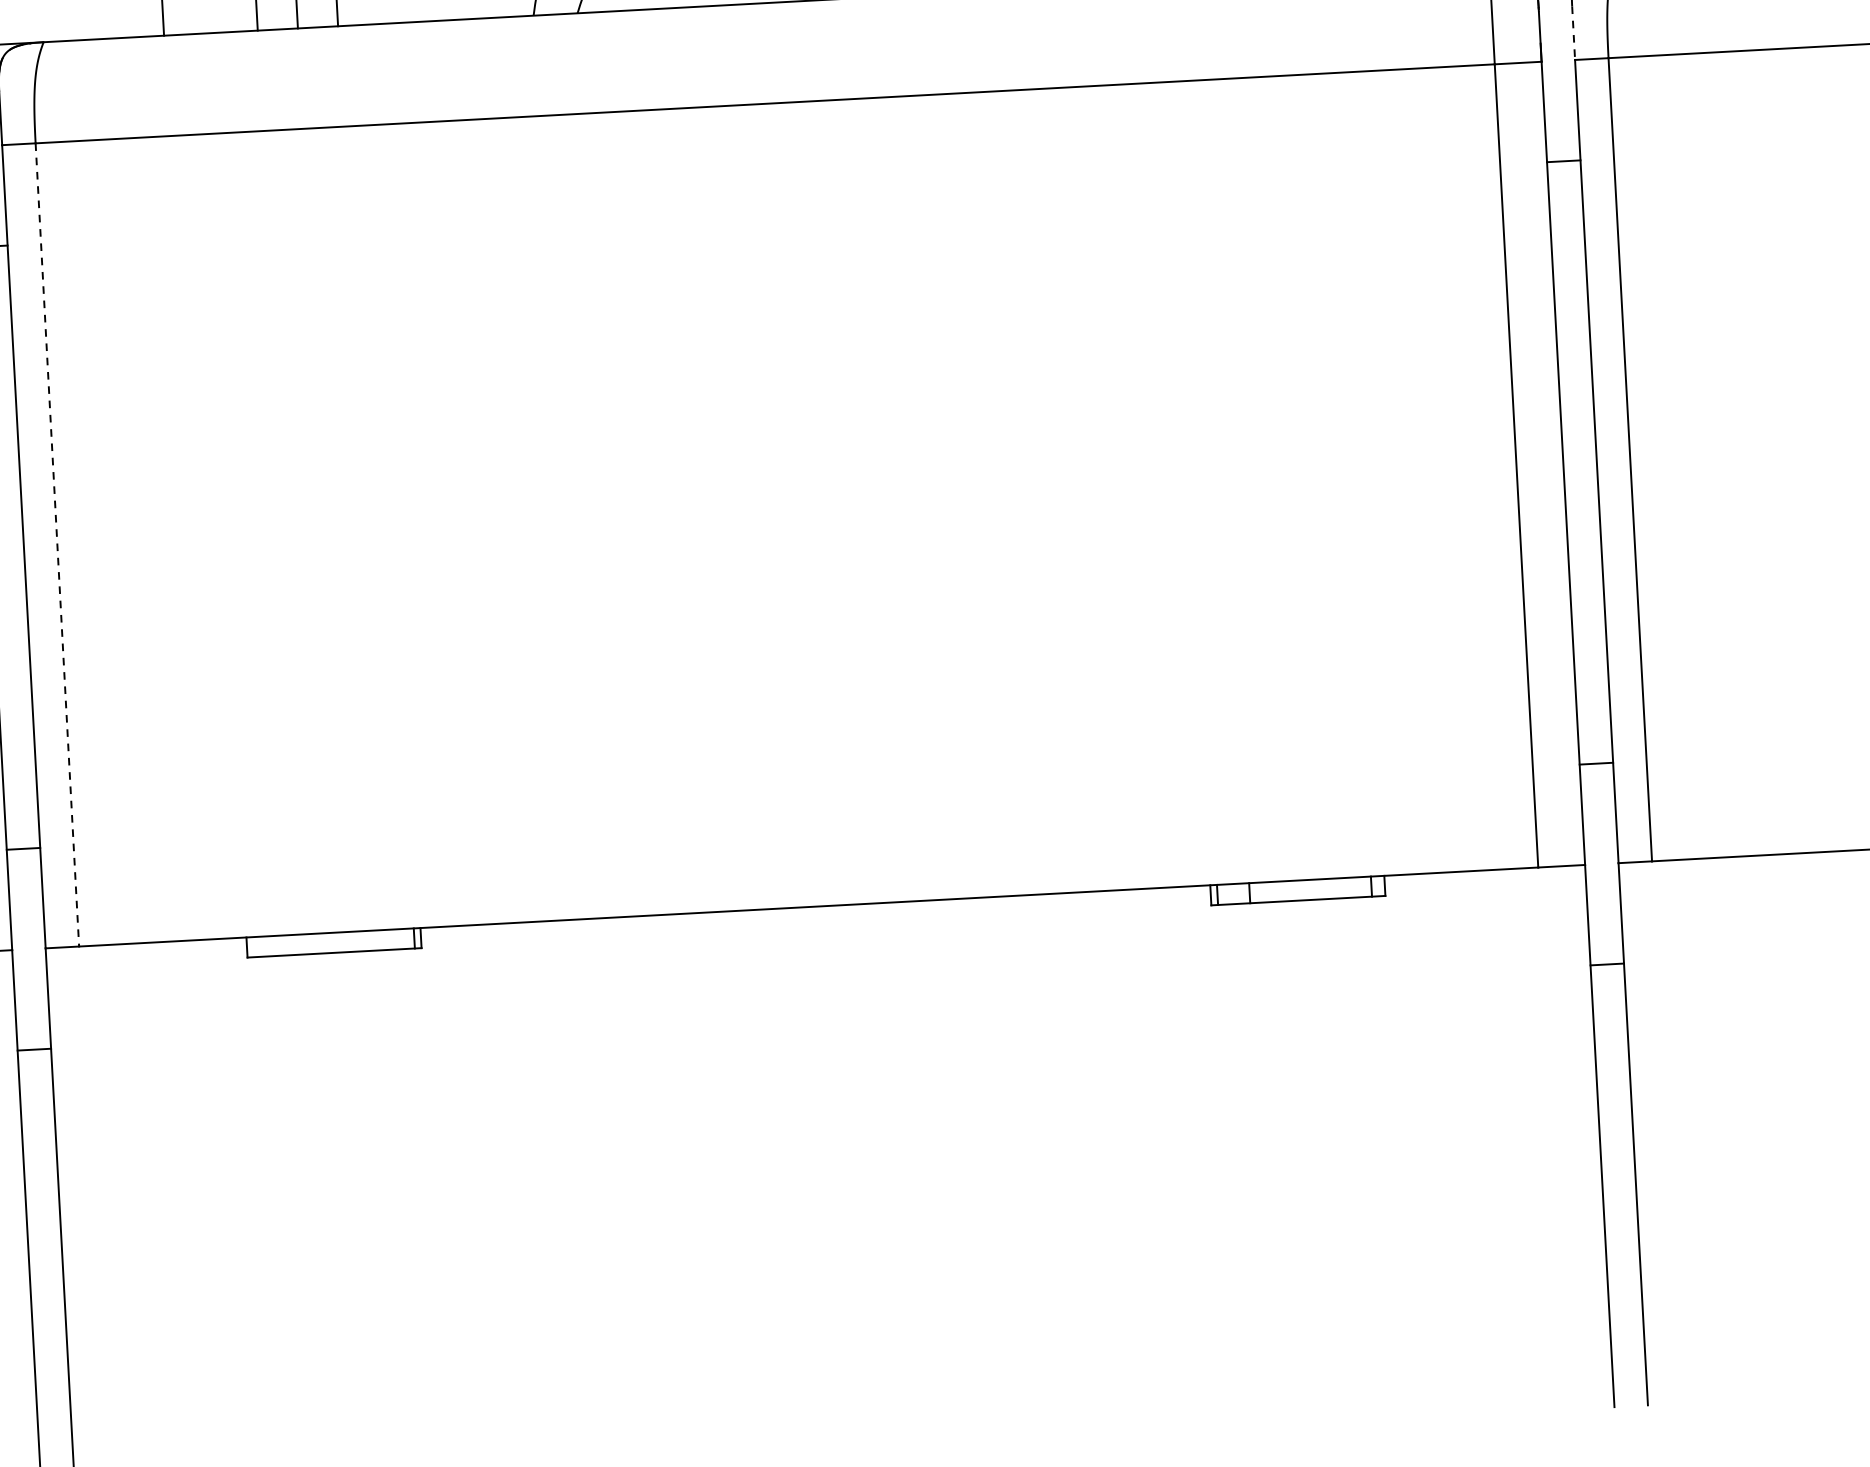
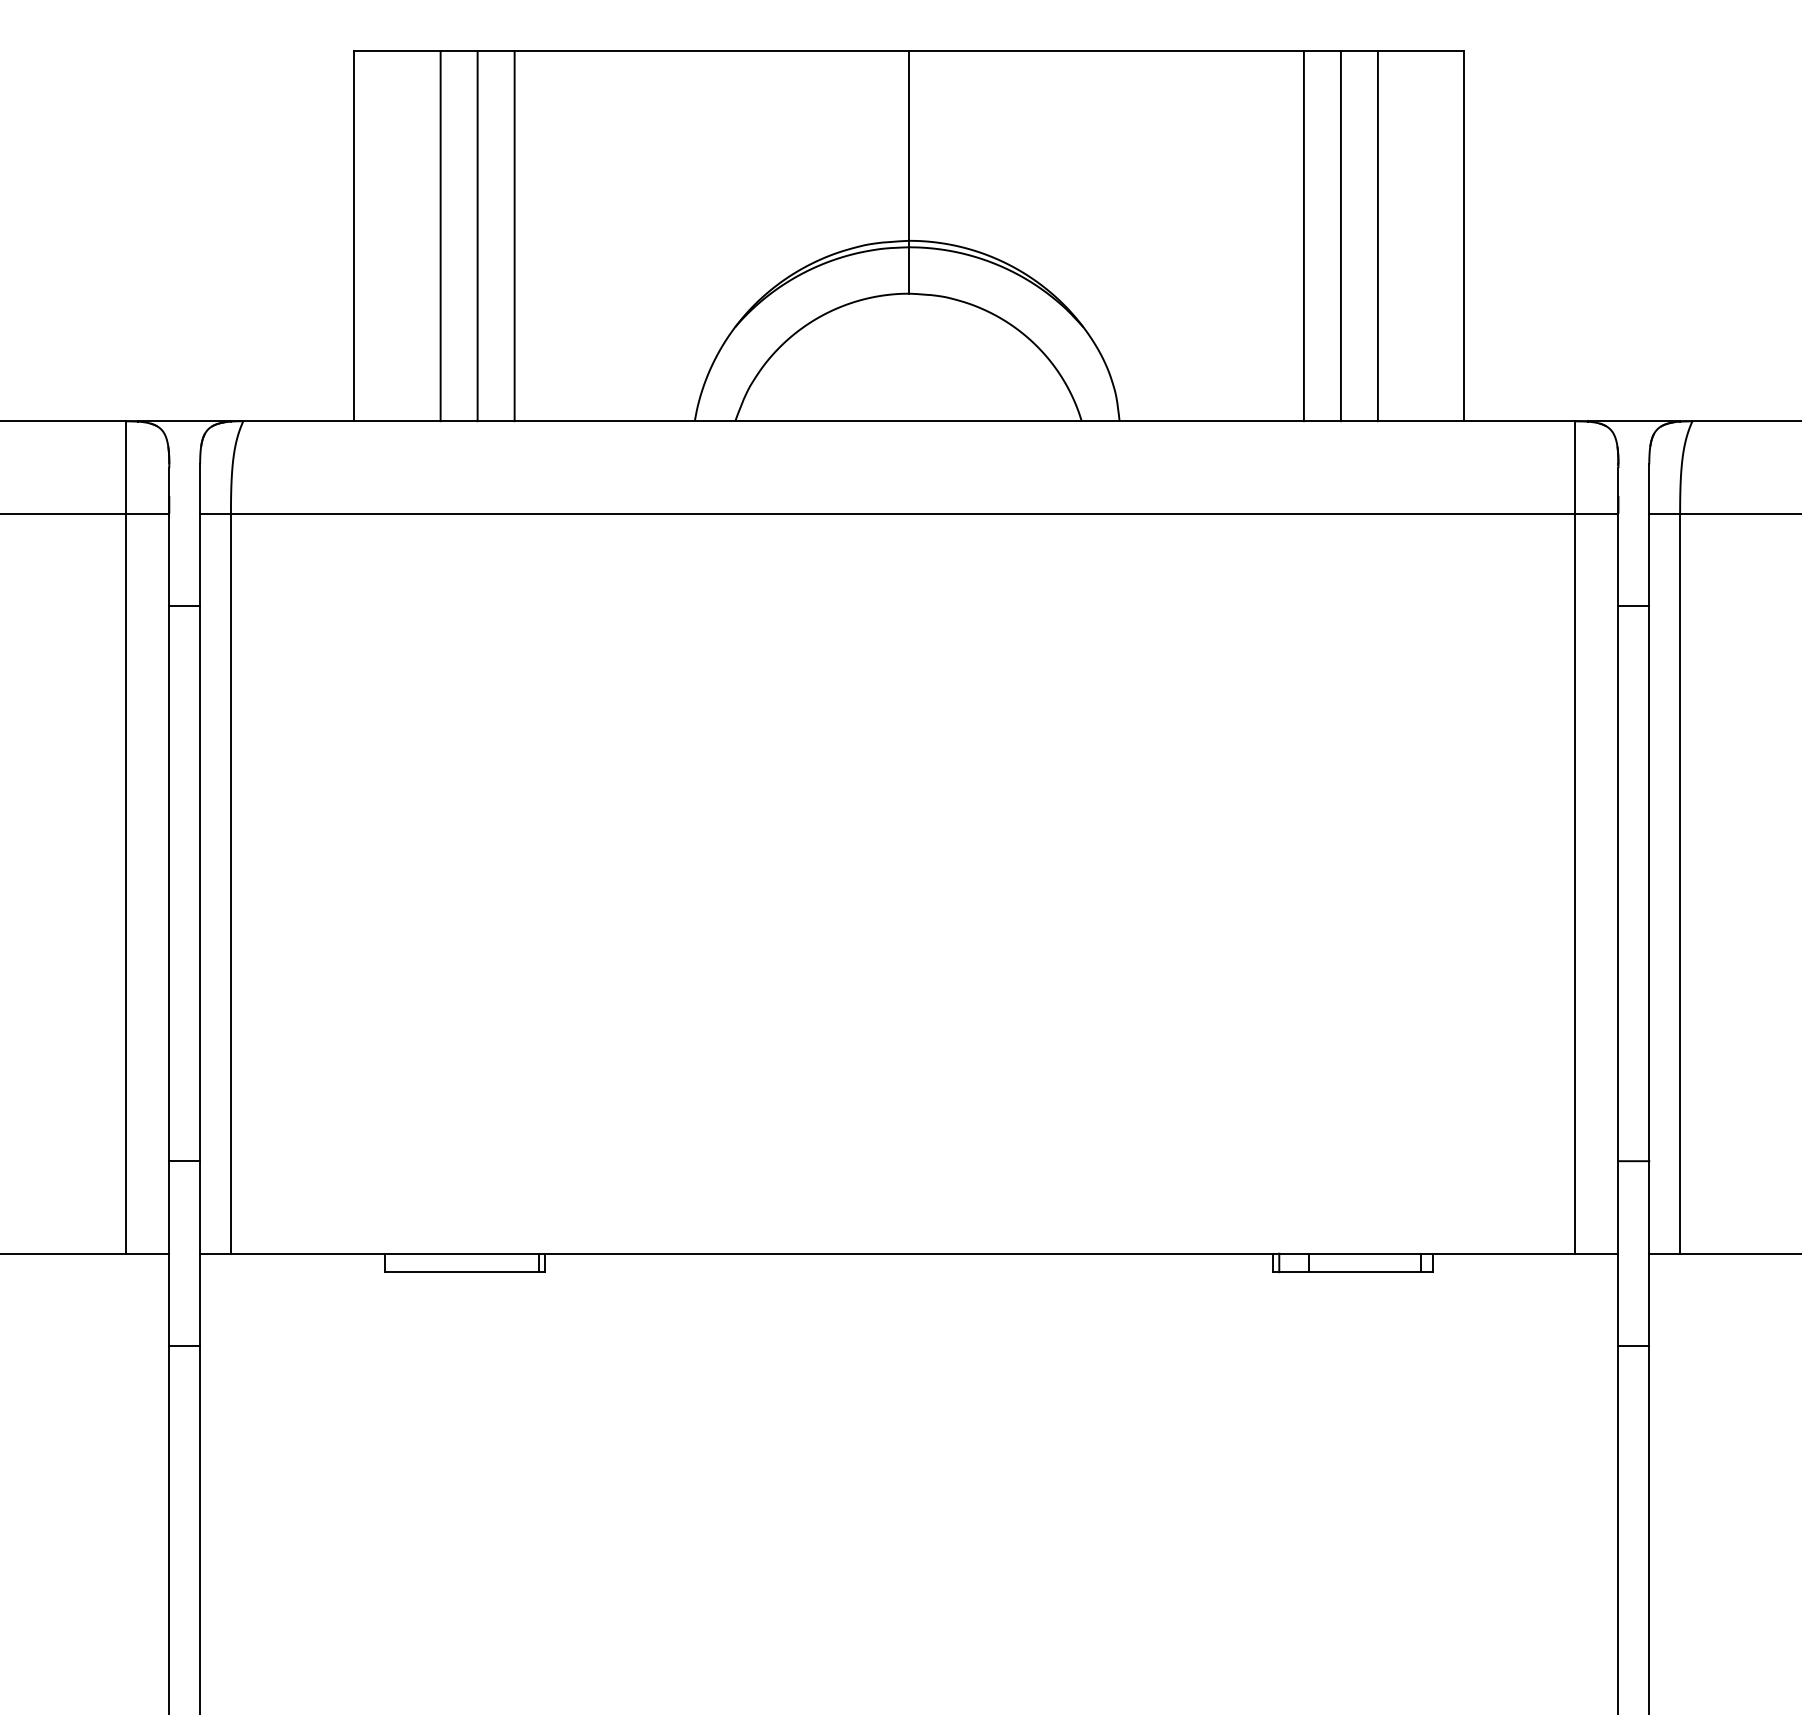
line: (1573, 33) -> (1649, 489), dashed -> solid
line: (56, 544) -> (230, 883), dashed -> solid

